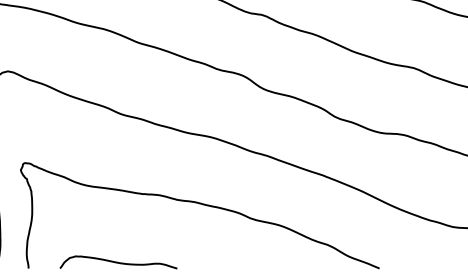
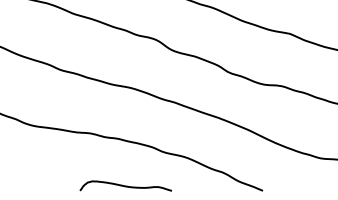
curve: (118, 262) -> (125, 186), moved

